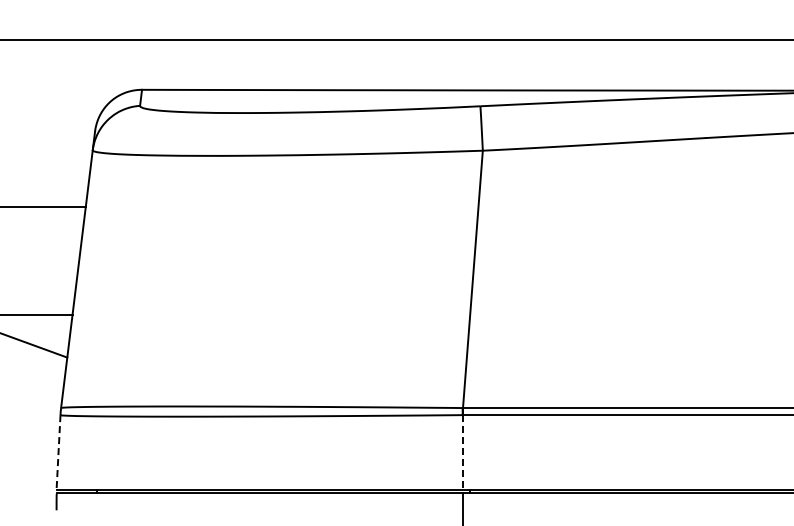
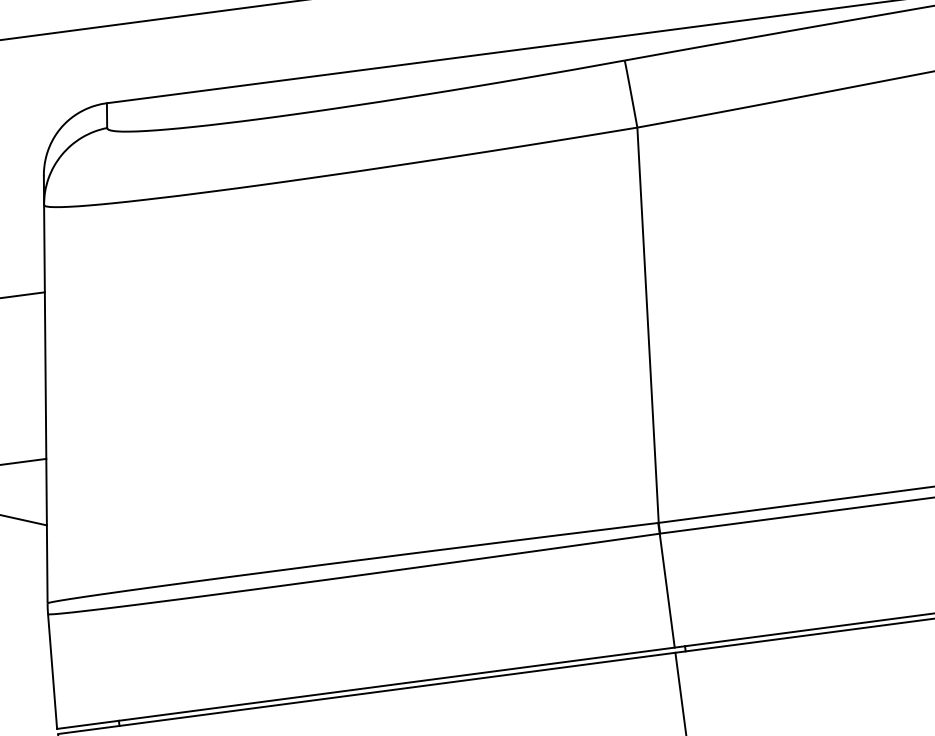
line: (58, 452) -> (52, 671), dashed -> solid
line: (462, 453) -> (667, 592), dashed -> solid

